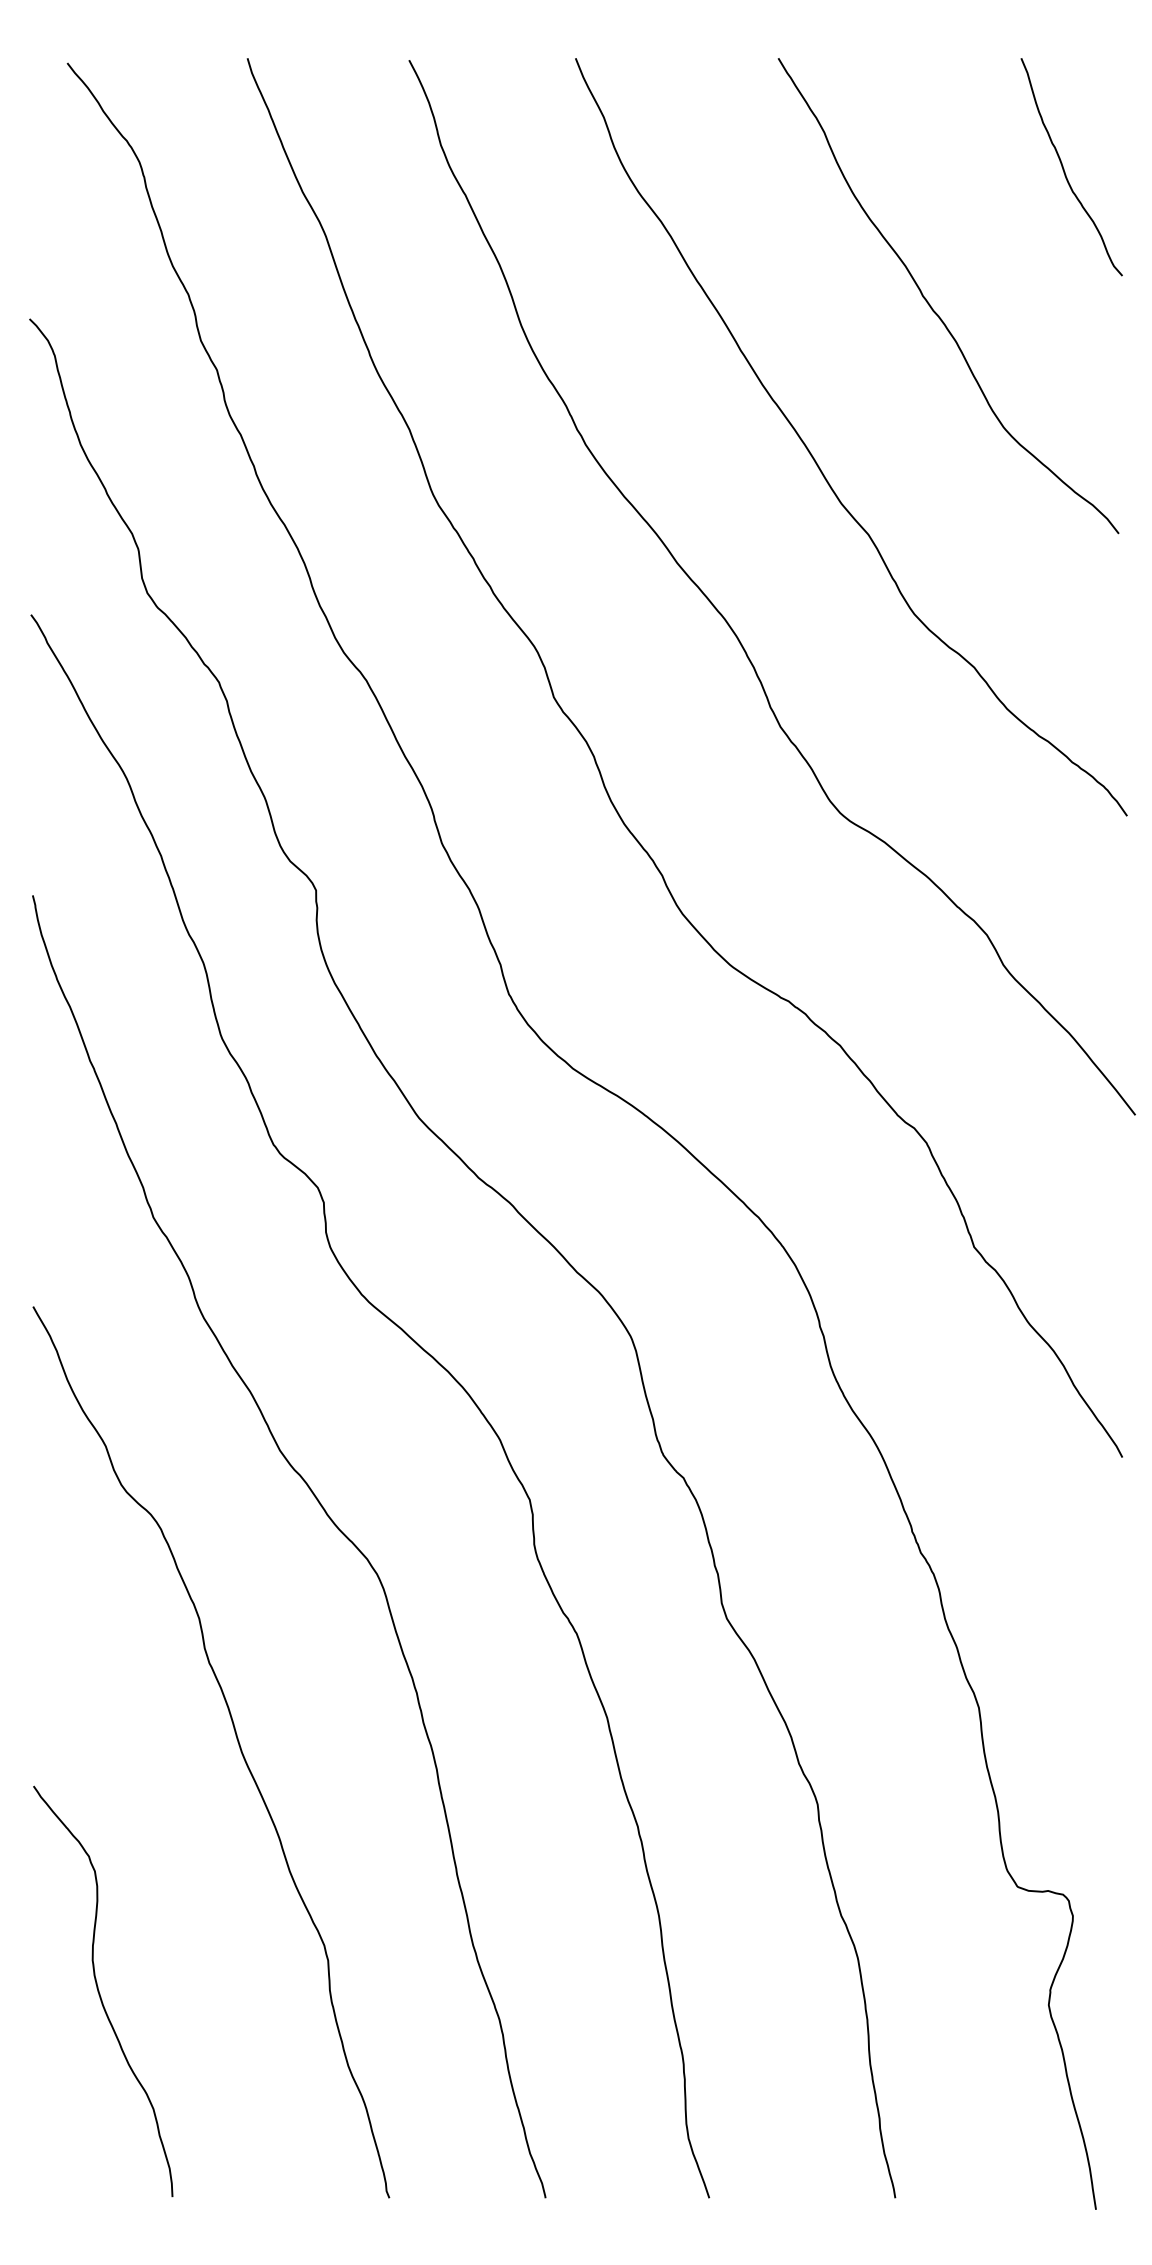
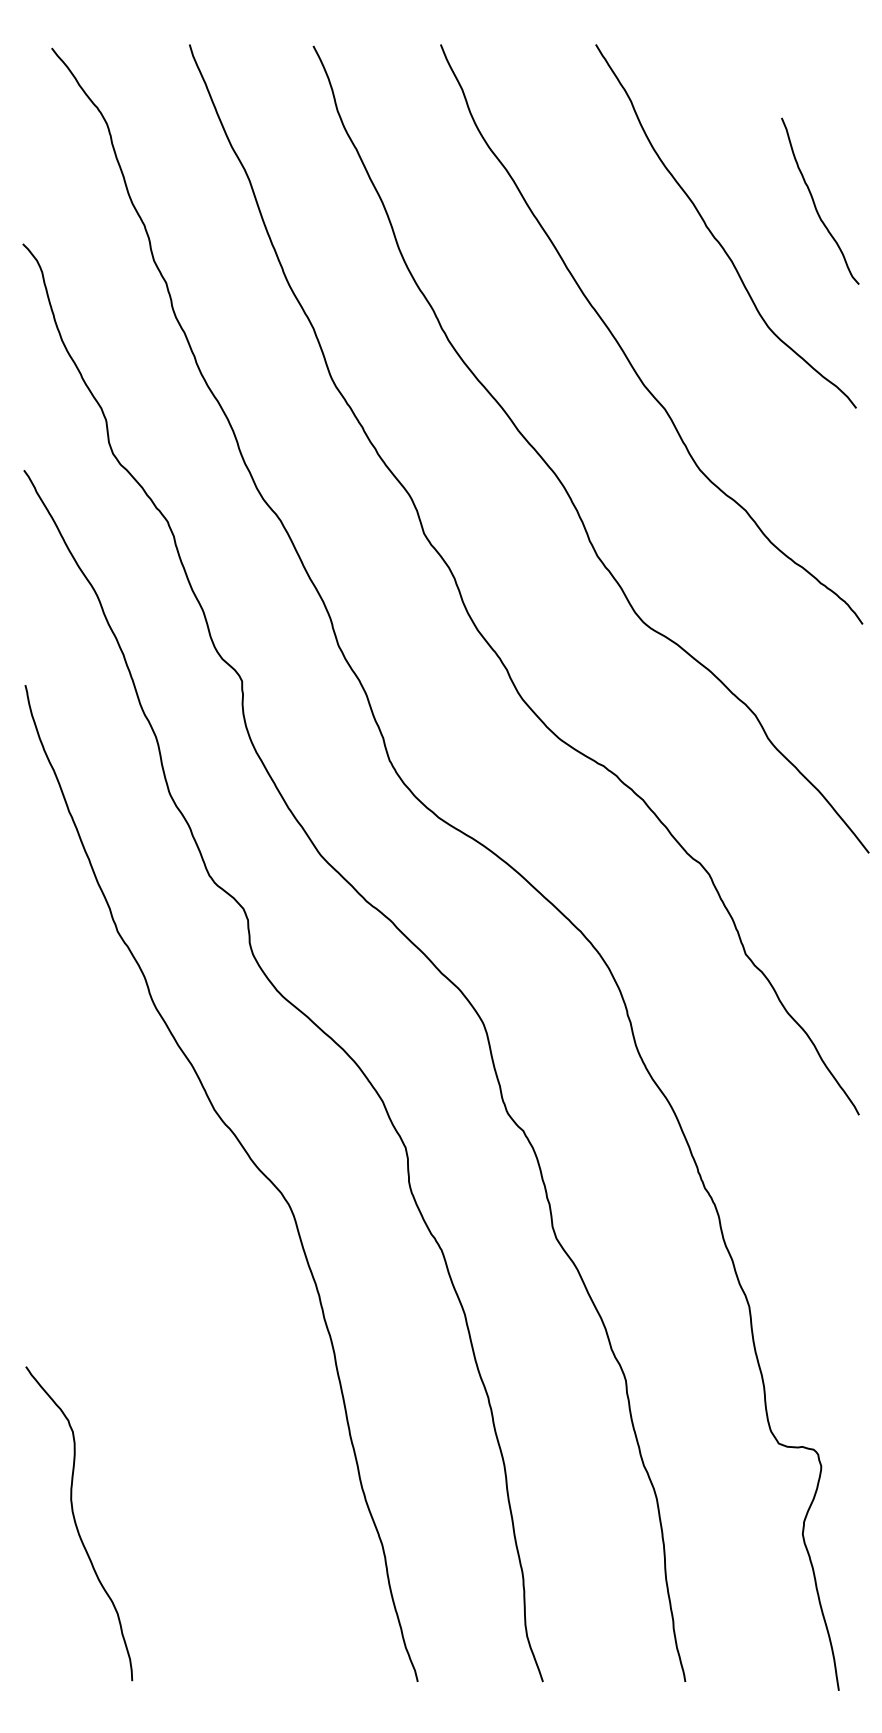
curve: (1064, 168) -> (814, 202), moved
curve: (237, 1742) -> (181, 1333), removed

